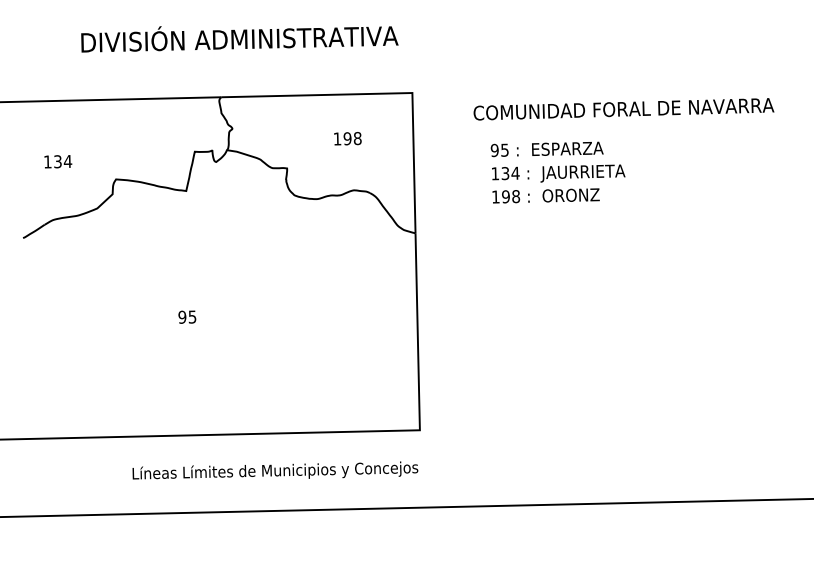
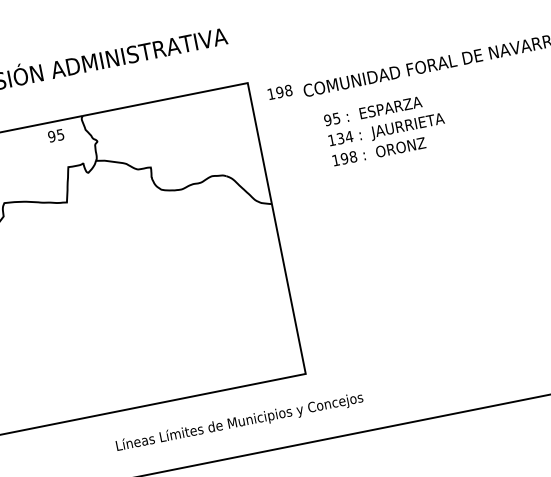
text: (347, 138) -> (279, 92), moved
text: (187, 316) -> (56, 135), moved
text: (275, 470) -> (239, 421), moved

